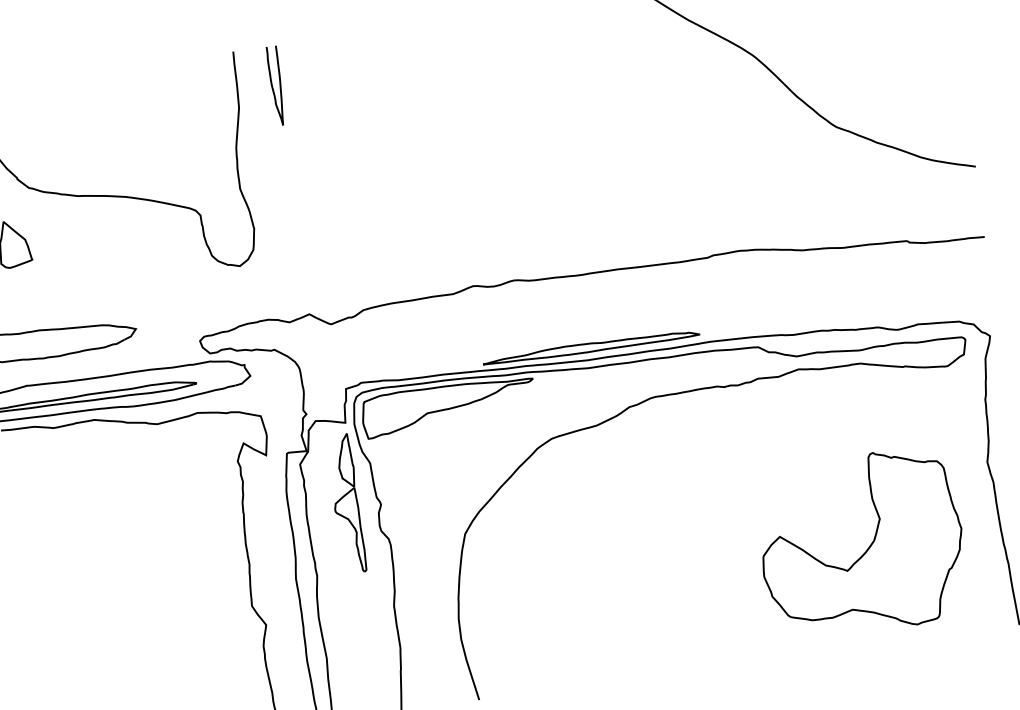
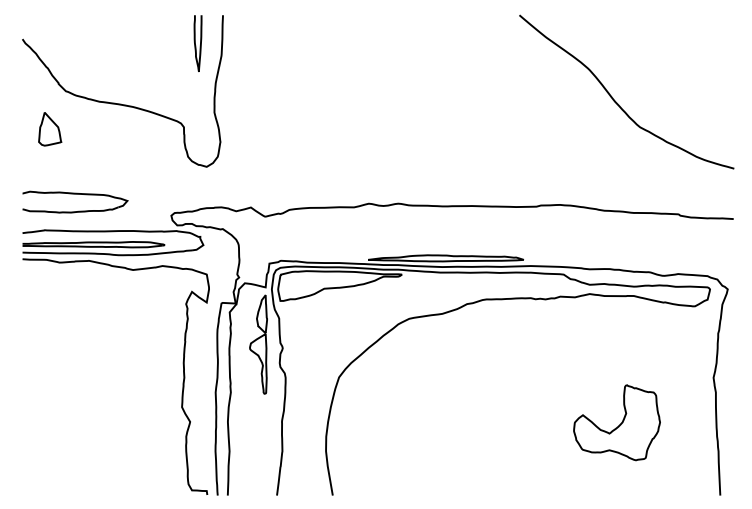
curve: (272, 86) -> (195, 43), moved
part: (860, 543) -> (616, 422), size x0.6

